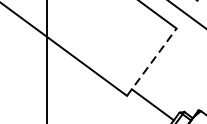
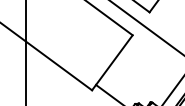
line: (151, 61) -> (112, 62), dashed -> solid

